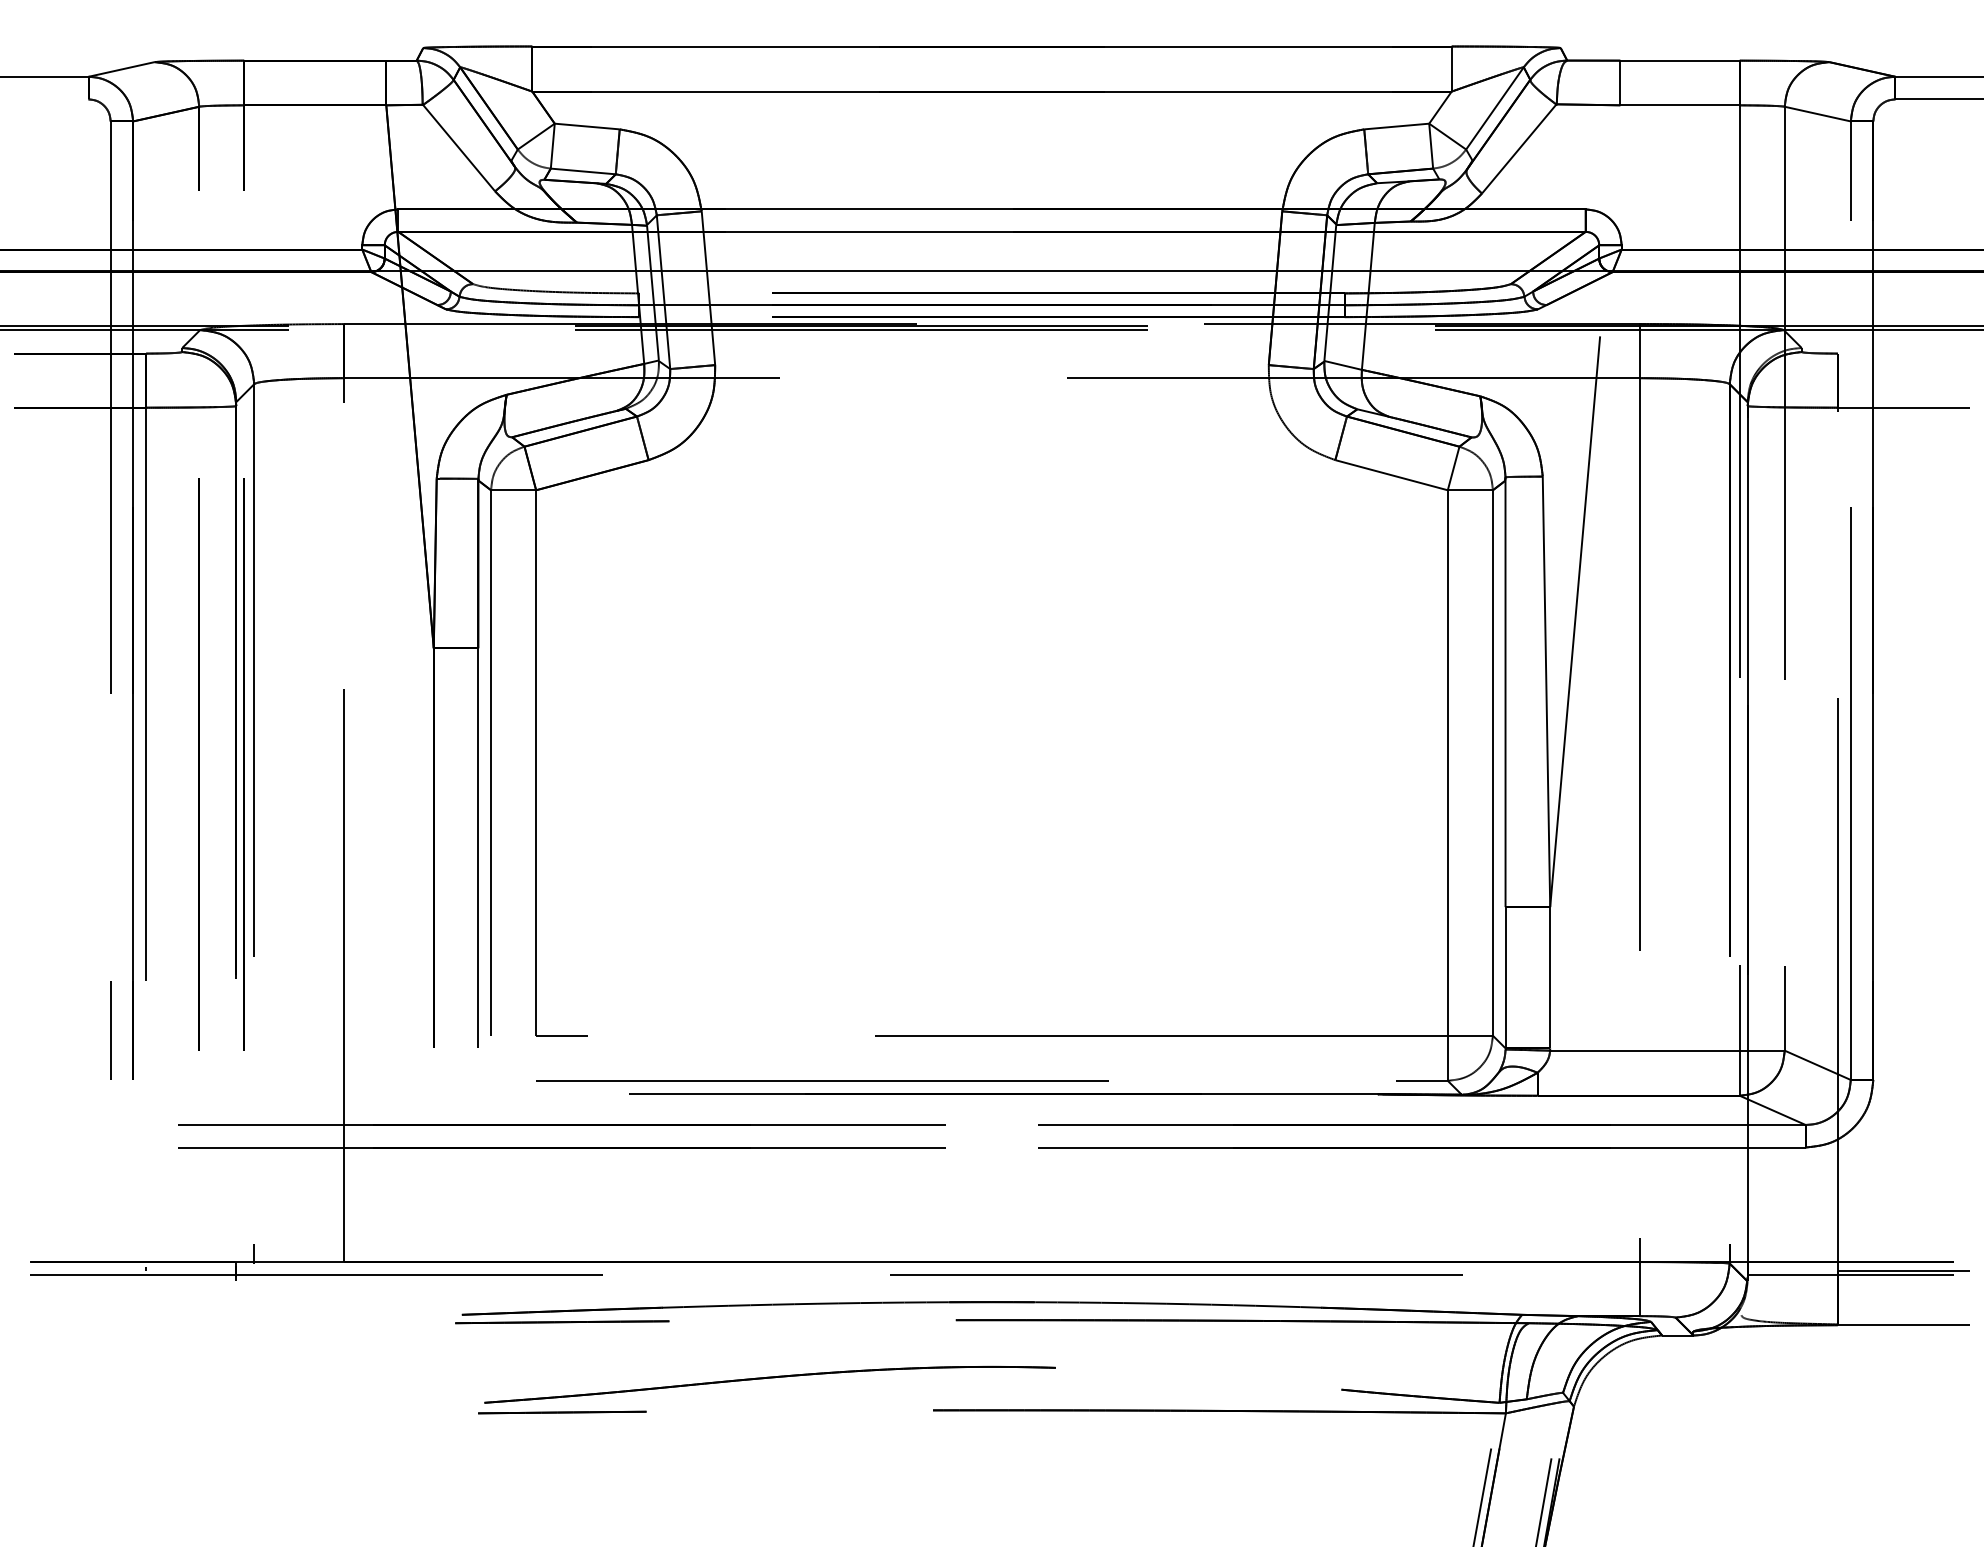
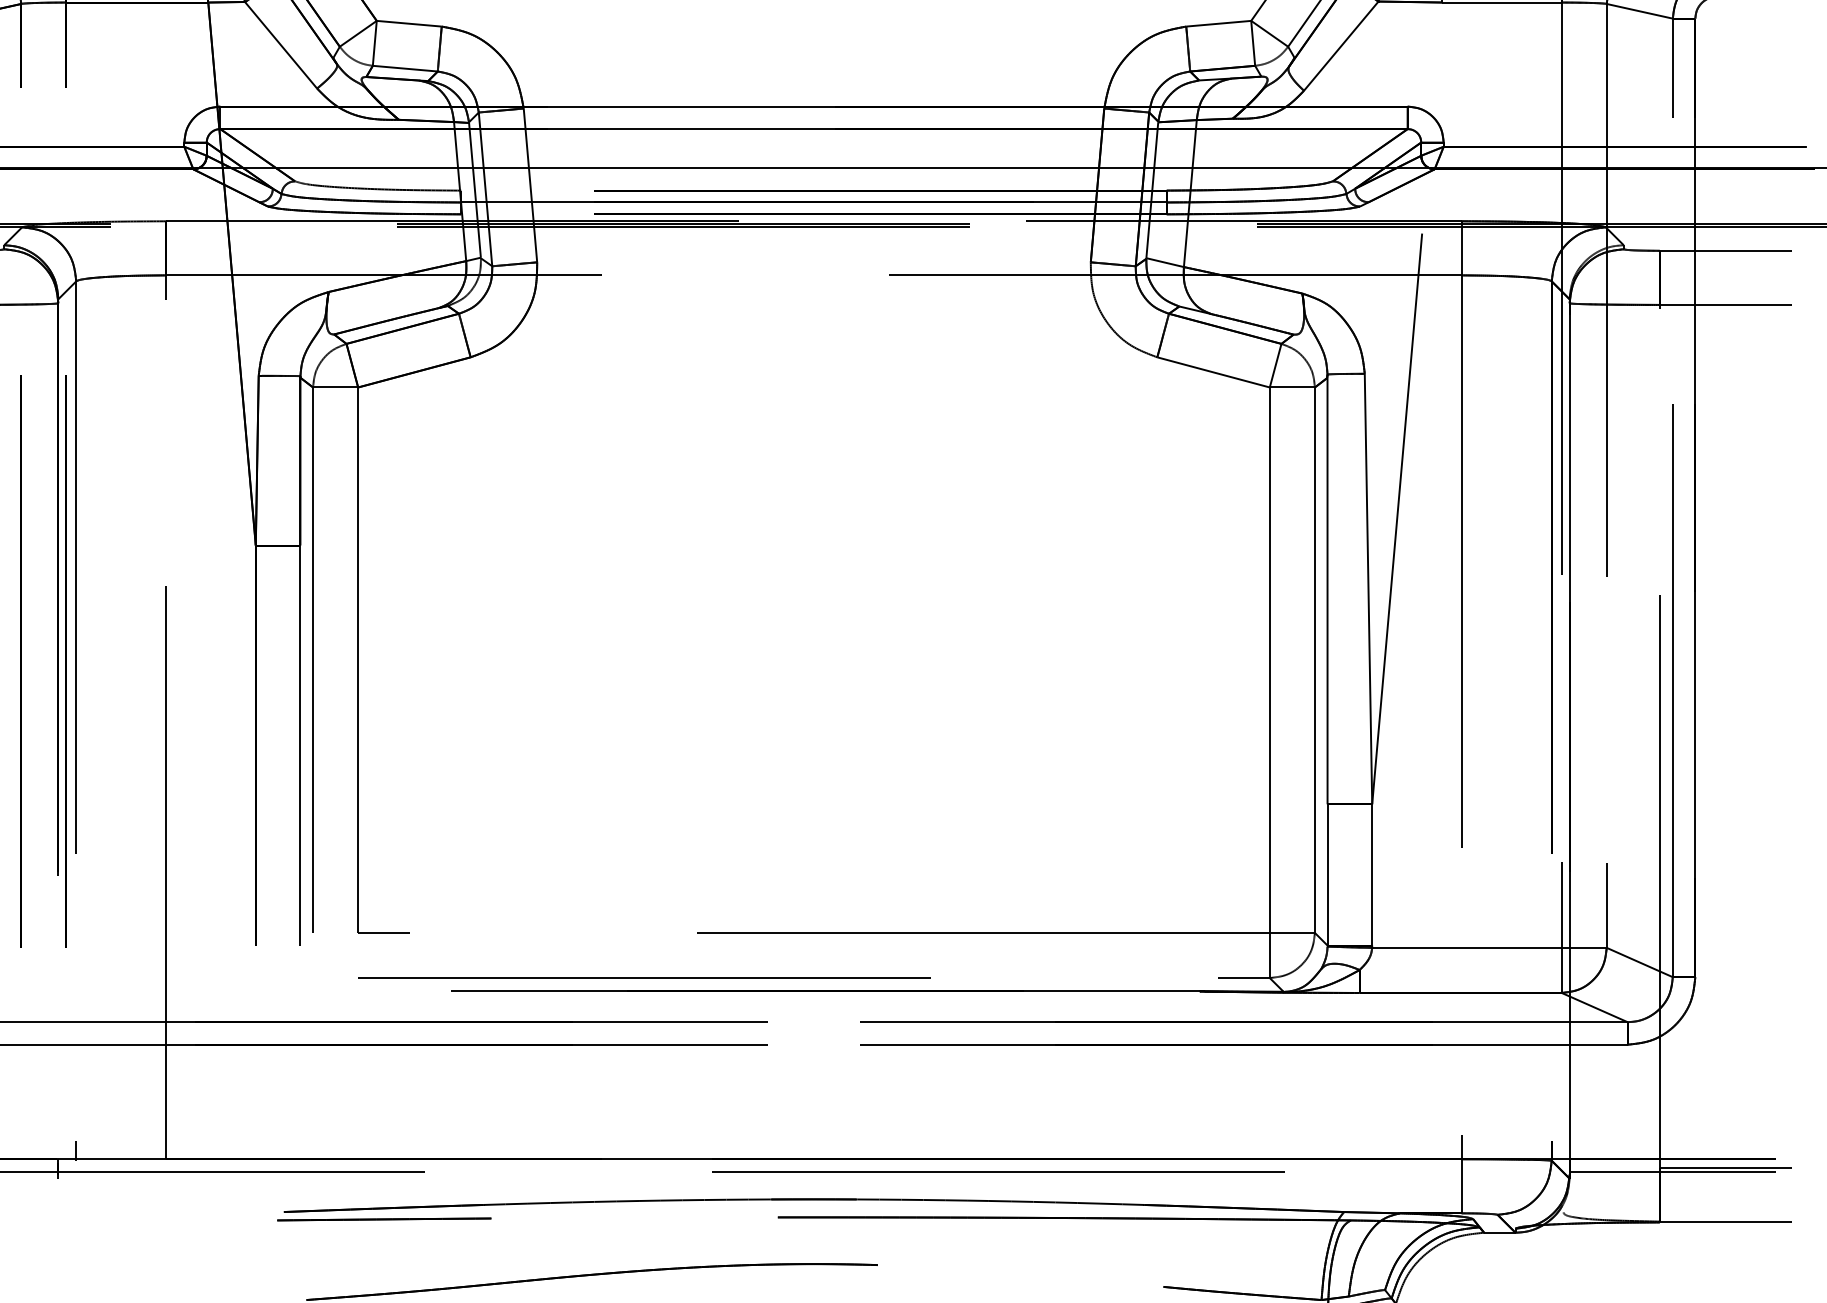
line: (1903, 353) -> (1725, 250), added

